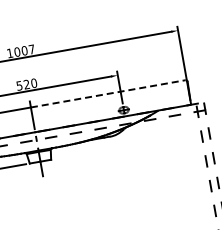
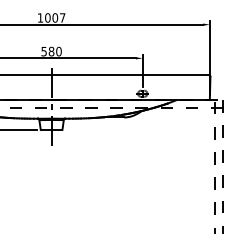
text: (26, 84) -> (51, 51), 520 -> 580
line: (108, 93) -> (130, 74), dashed -> solid

